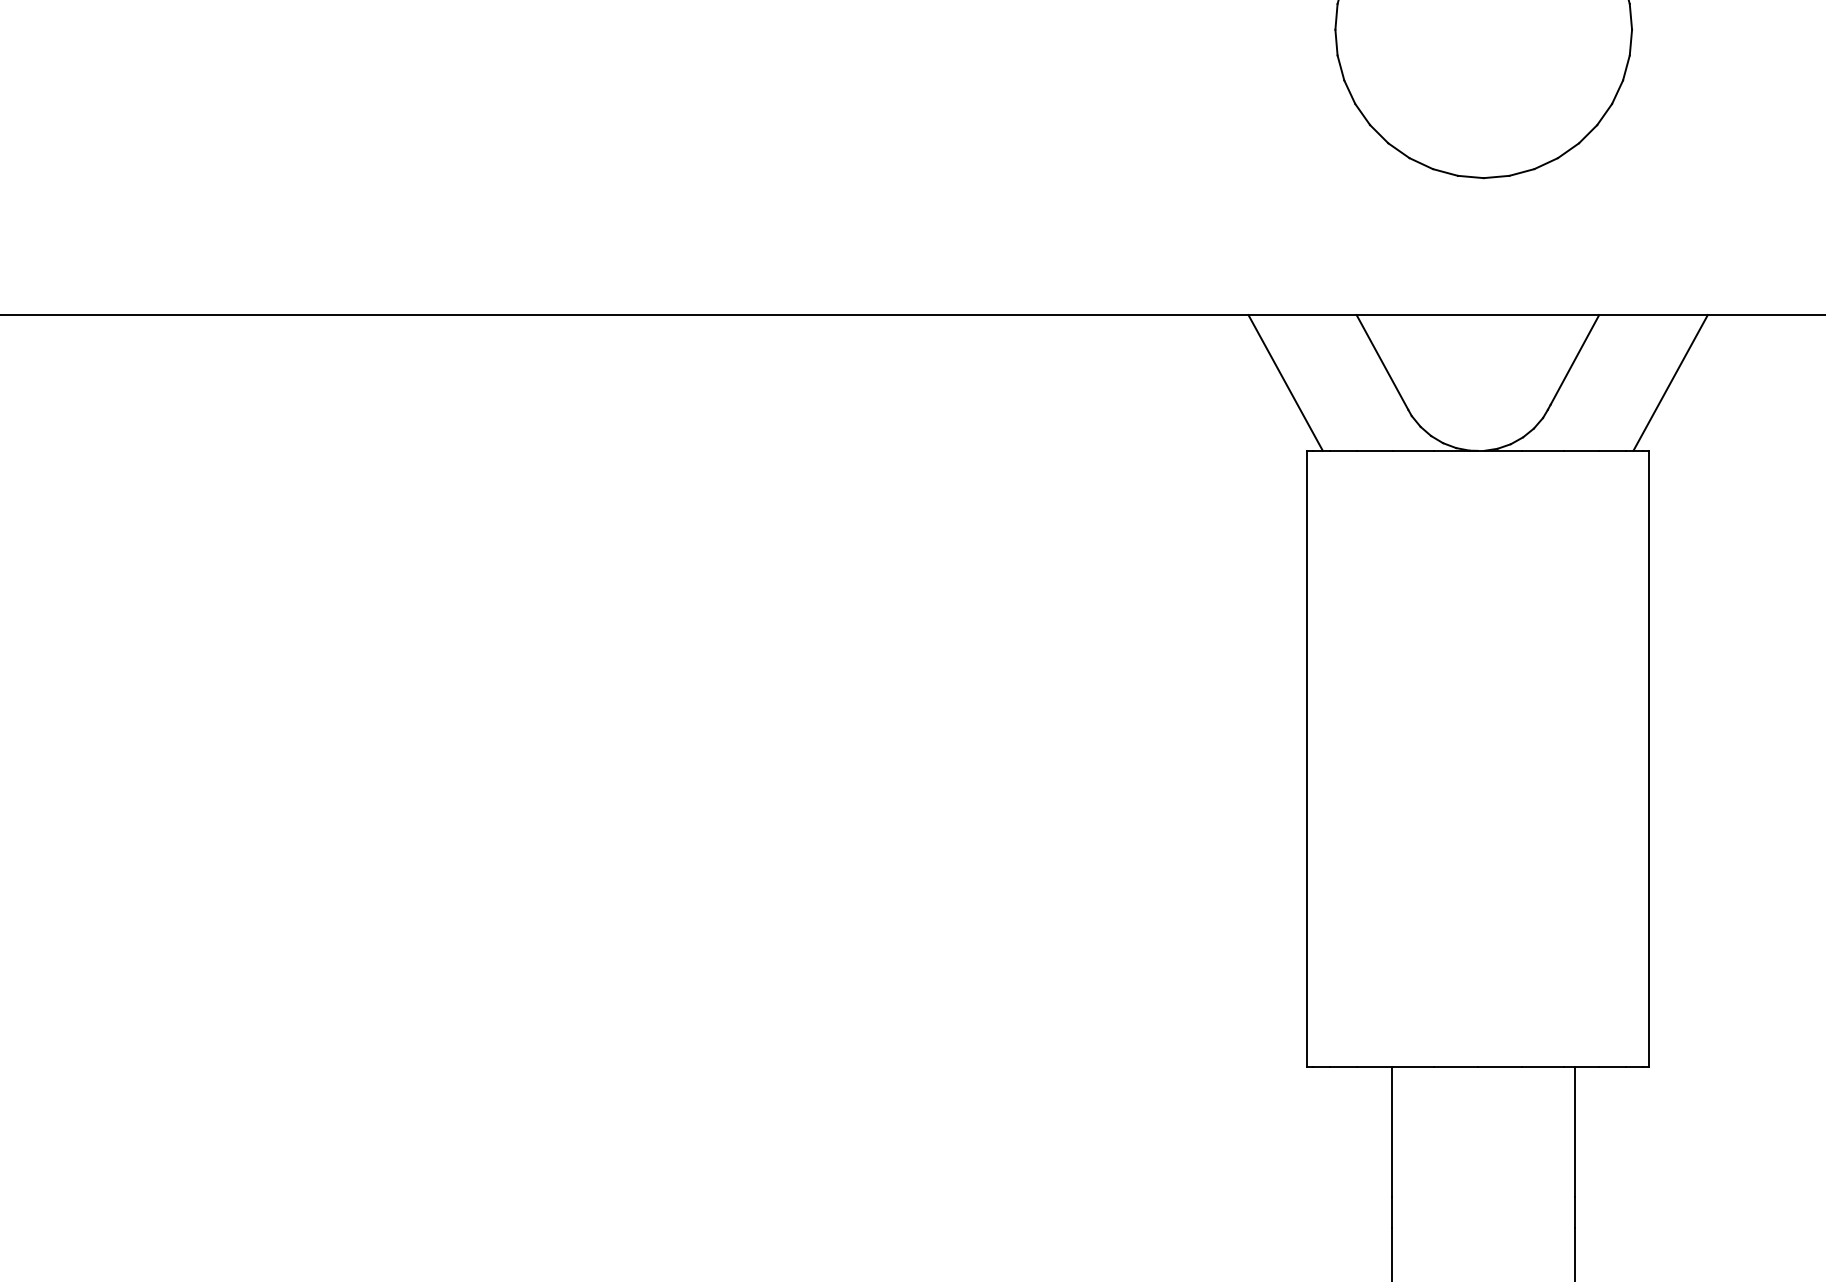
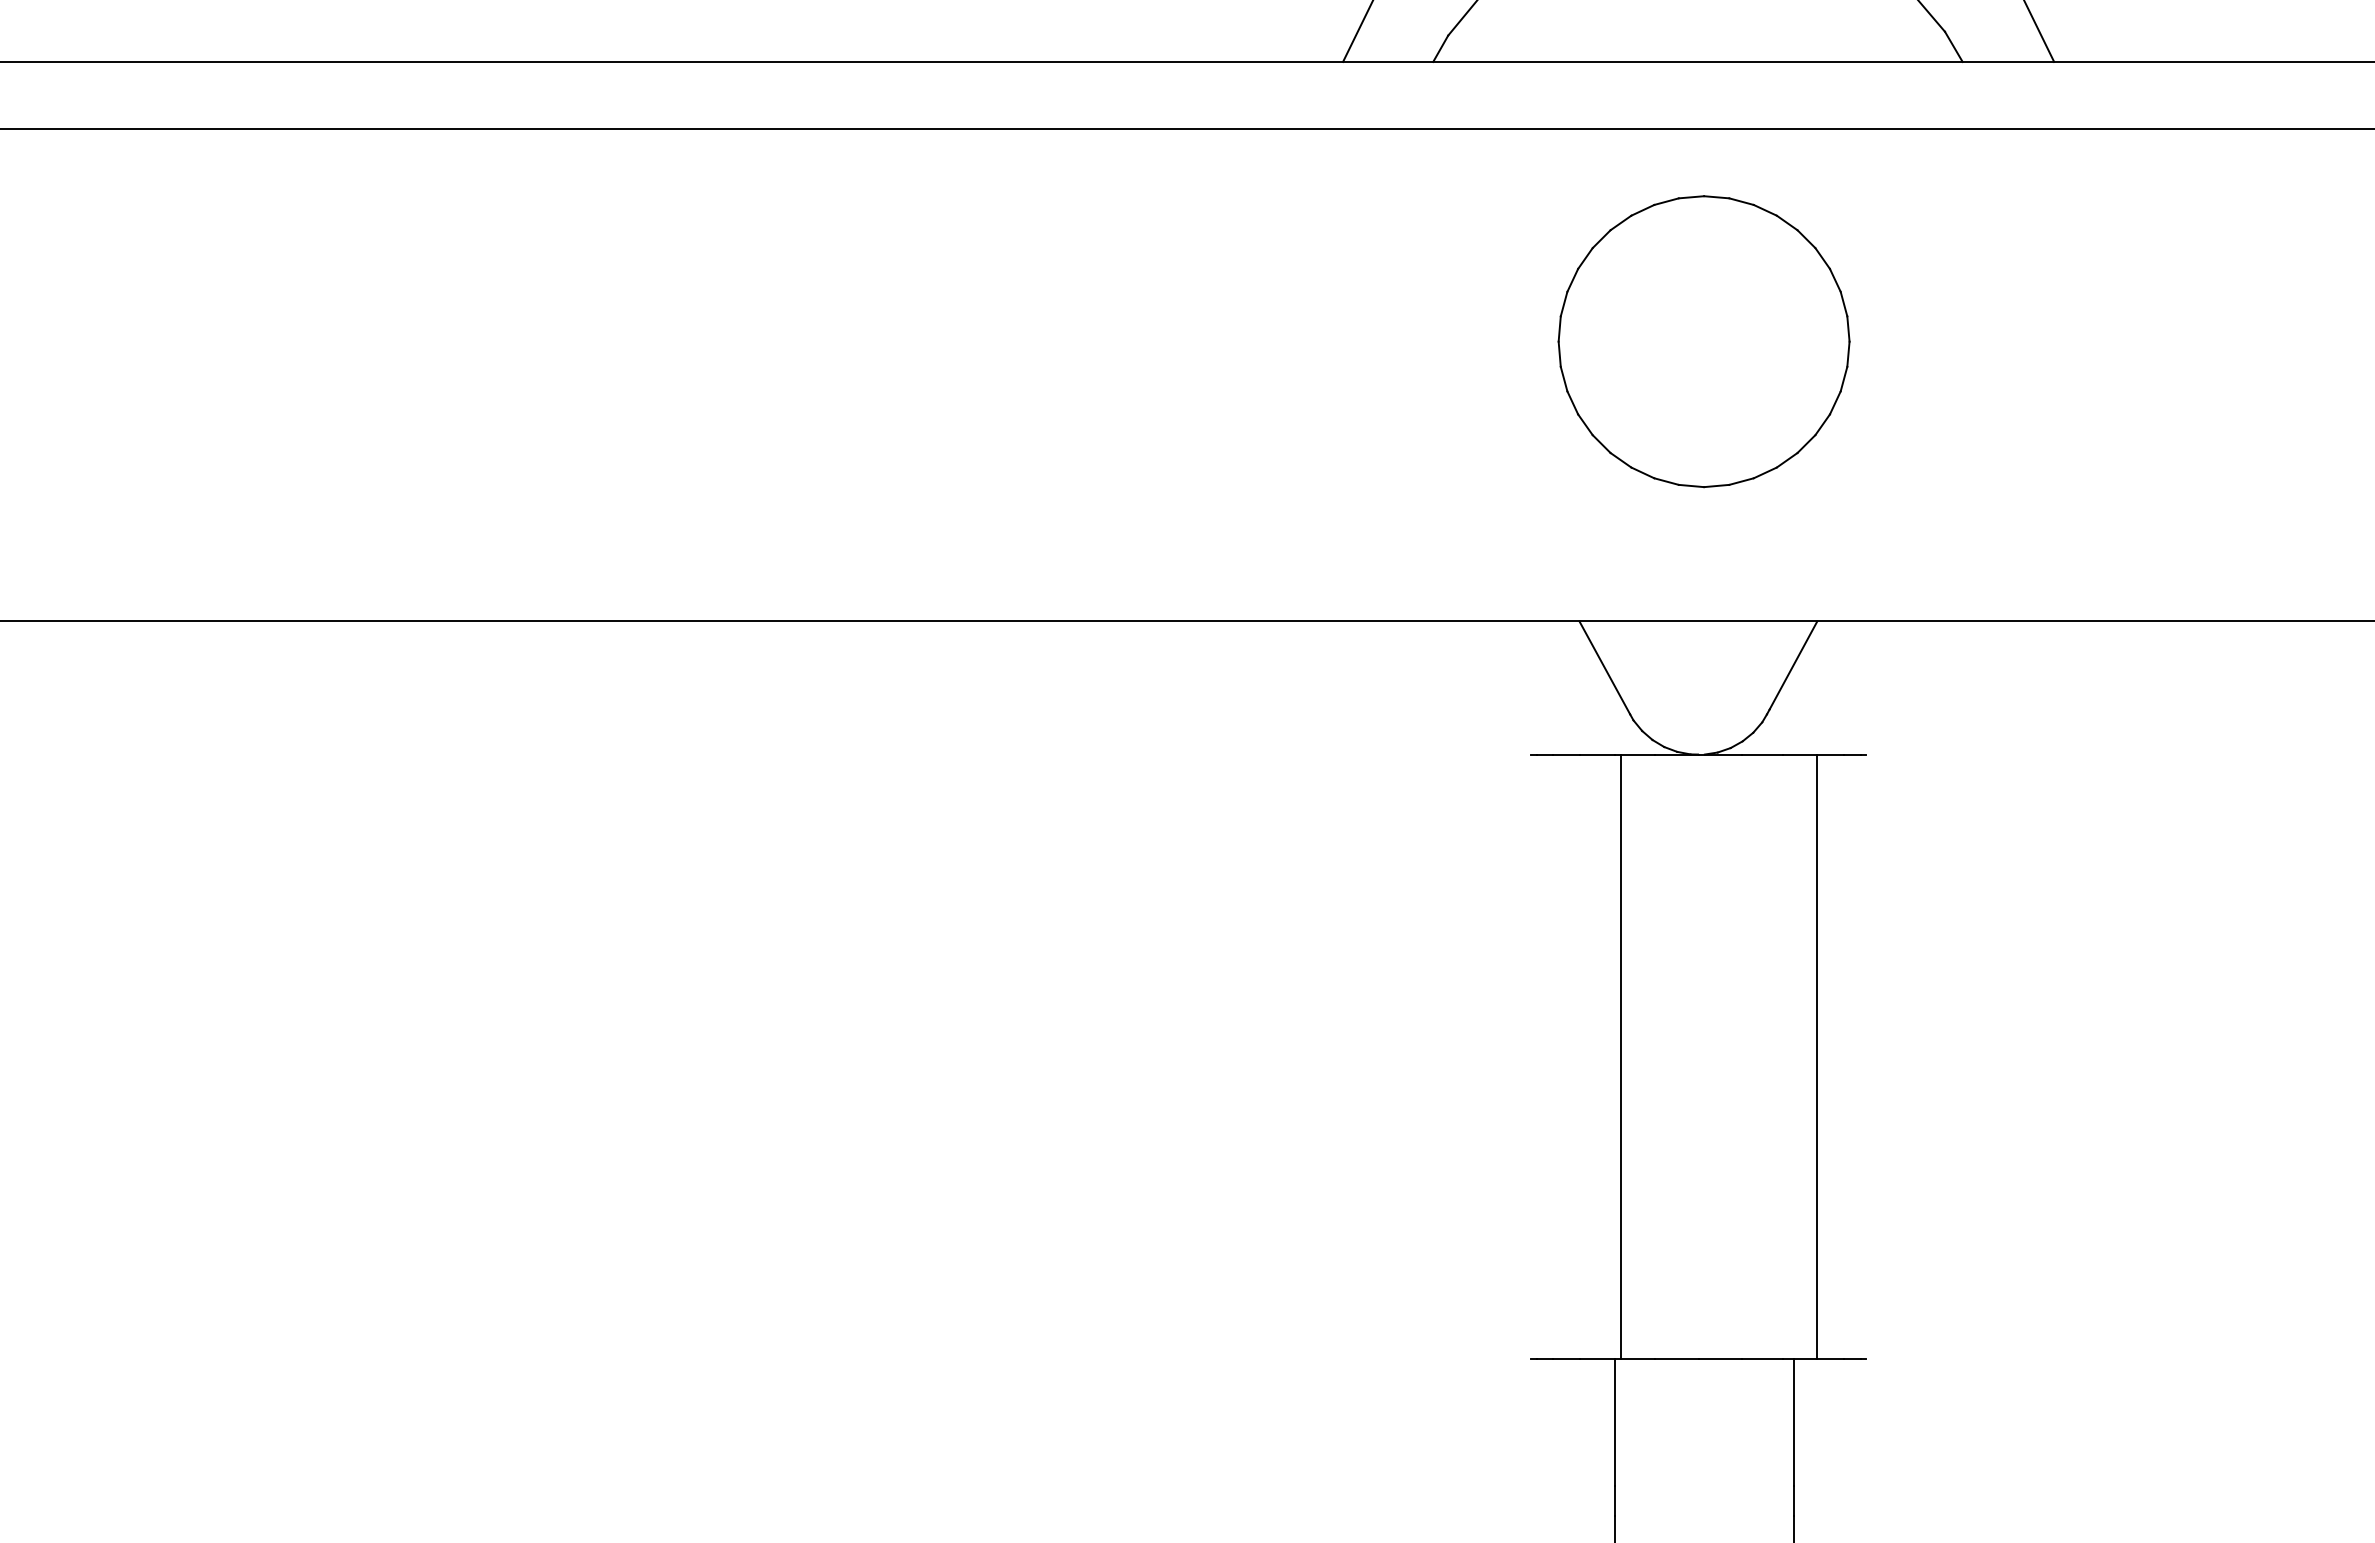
line: (1285, 382) -> (1509, 687), removed
line: (1669, 382) -> (1886, 687), removed
line: (1306, 758) -> (1620, 1056), moved
line: (1649, 758) -> (1817, 1056), moved

